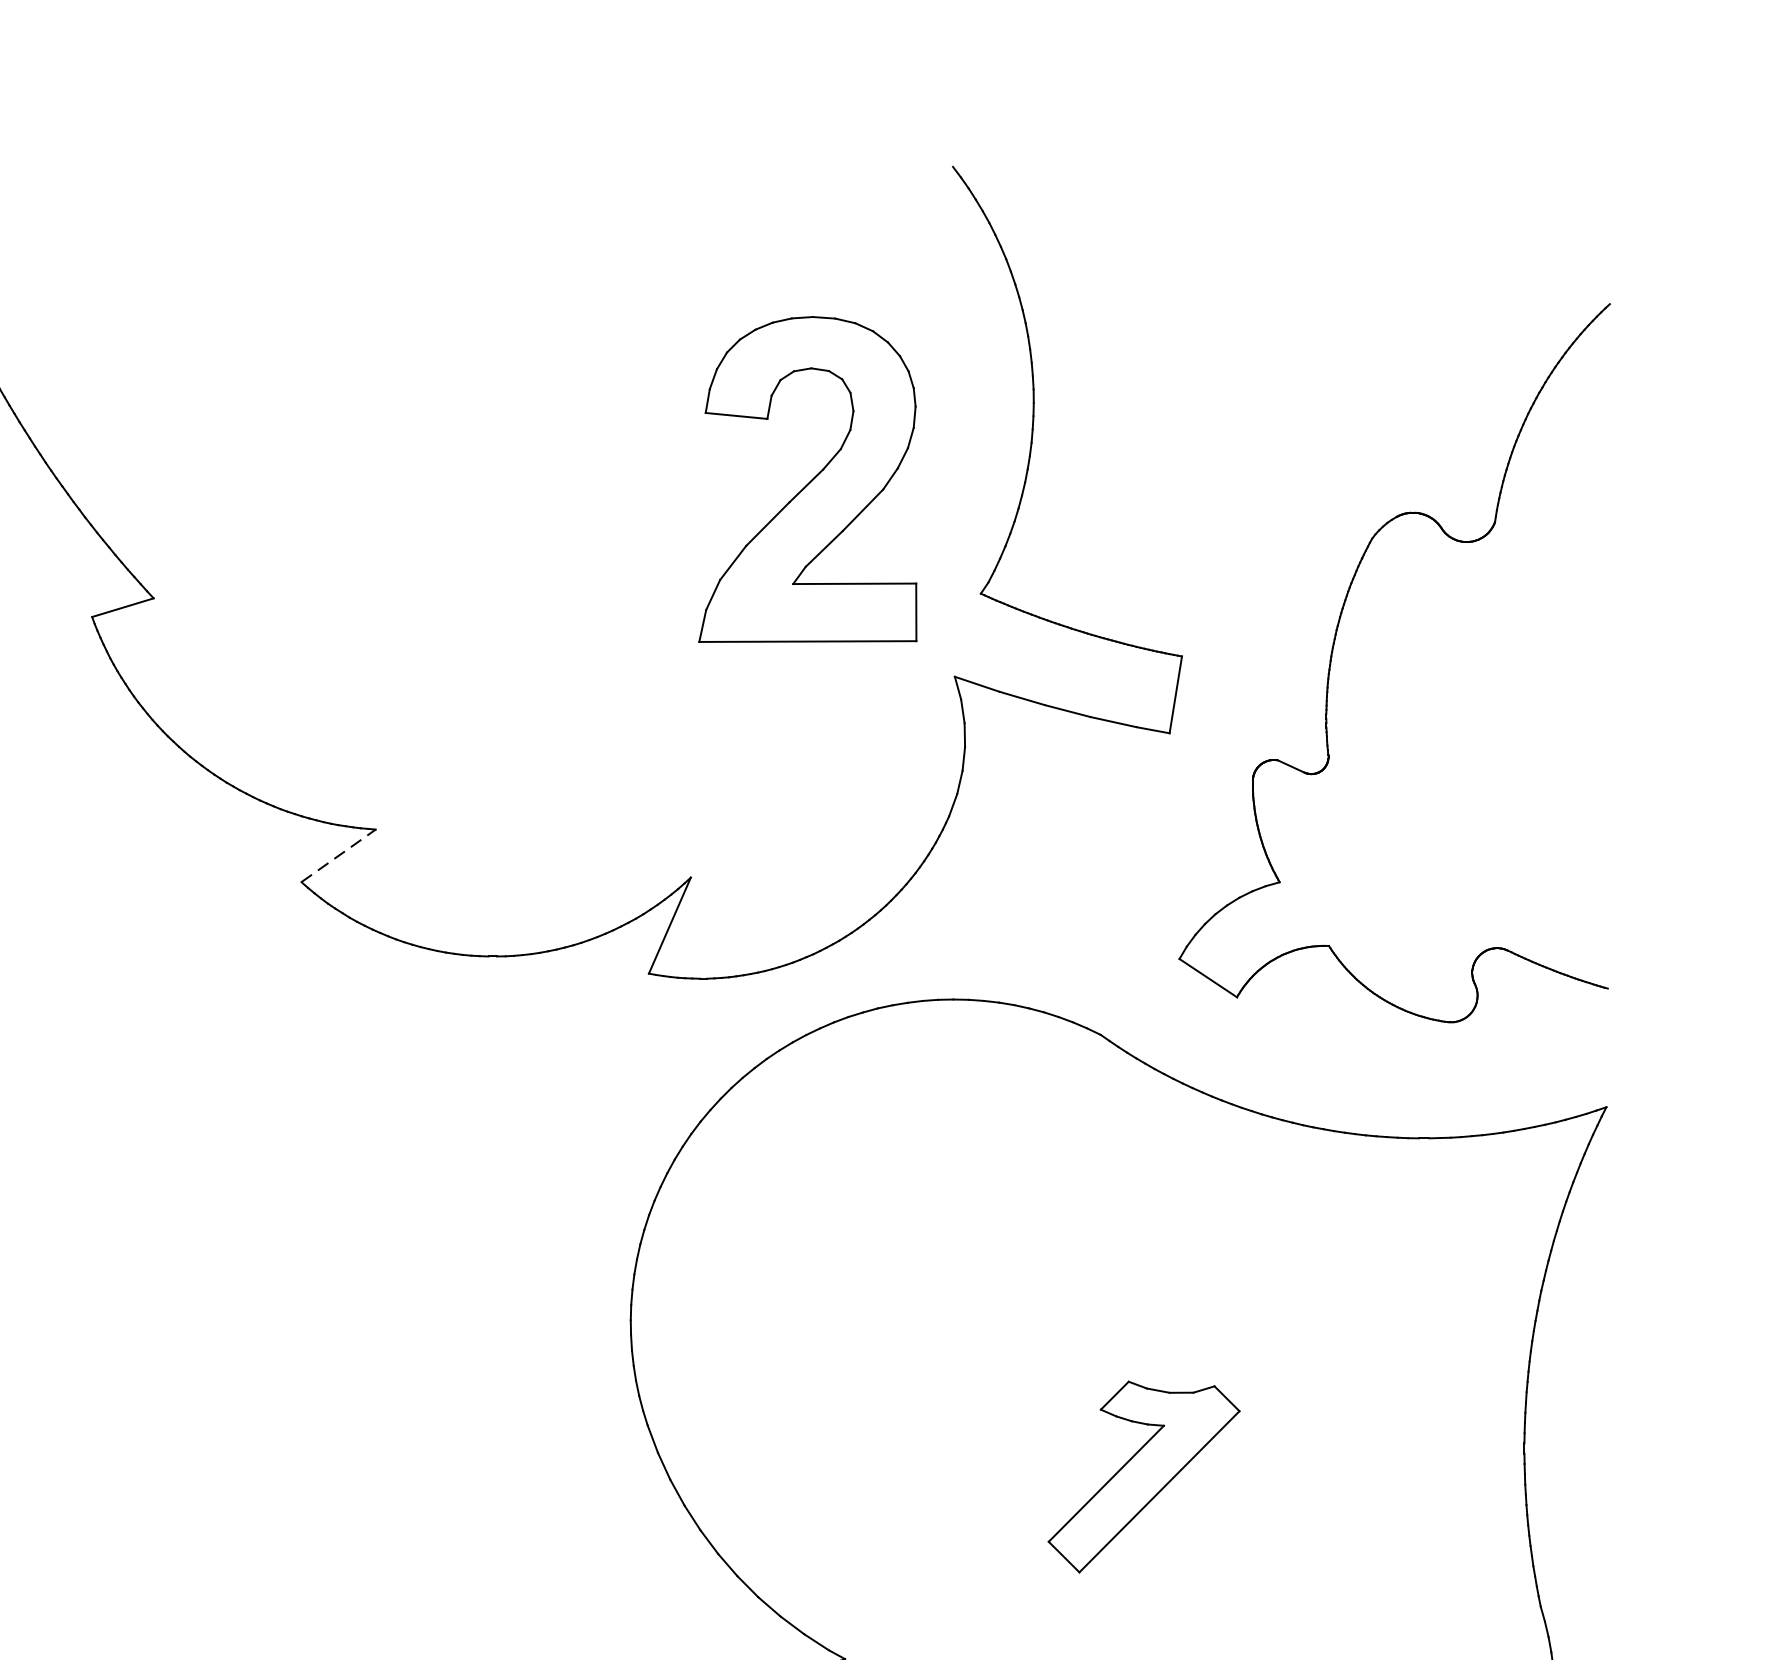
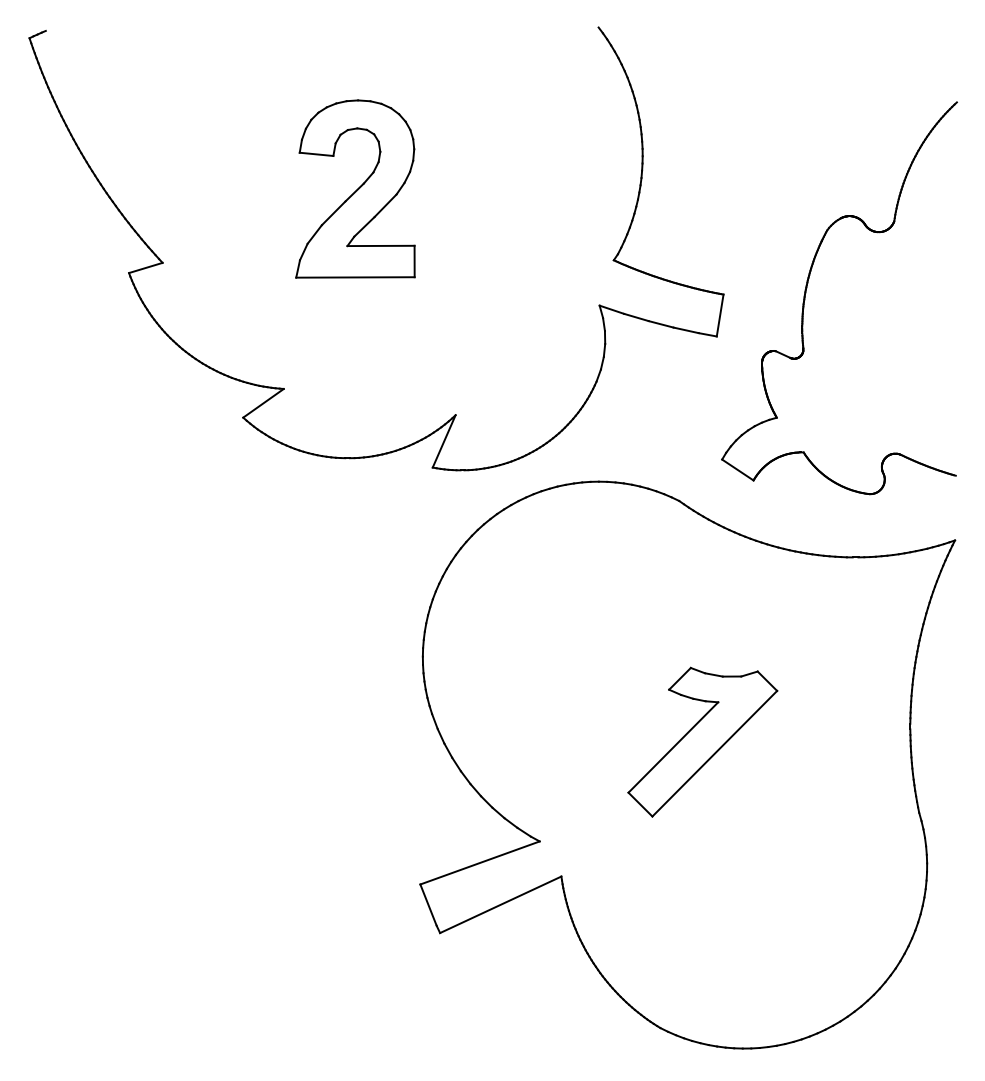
part: (807, 478) -> (355, 188), moved
line: (338, 856) -> (263, 403), dashed -> solid
part: (1143, 1475) -> (702, 741), size x1.43

